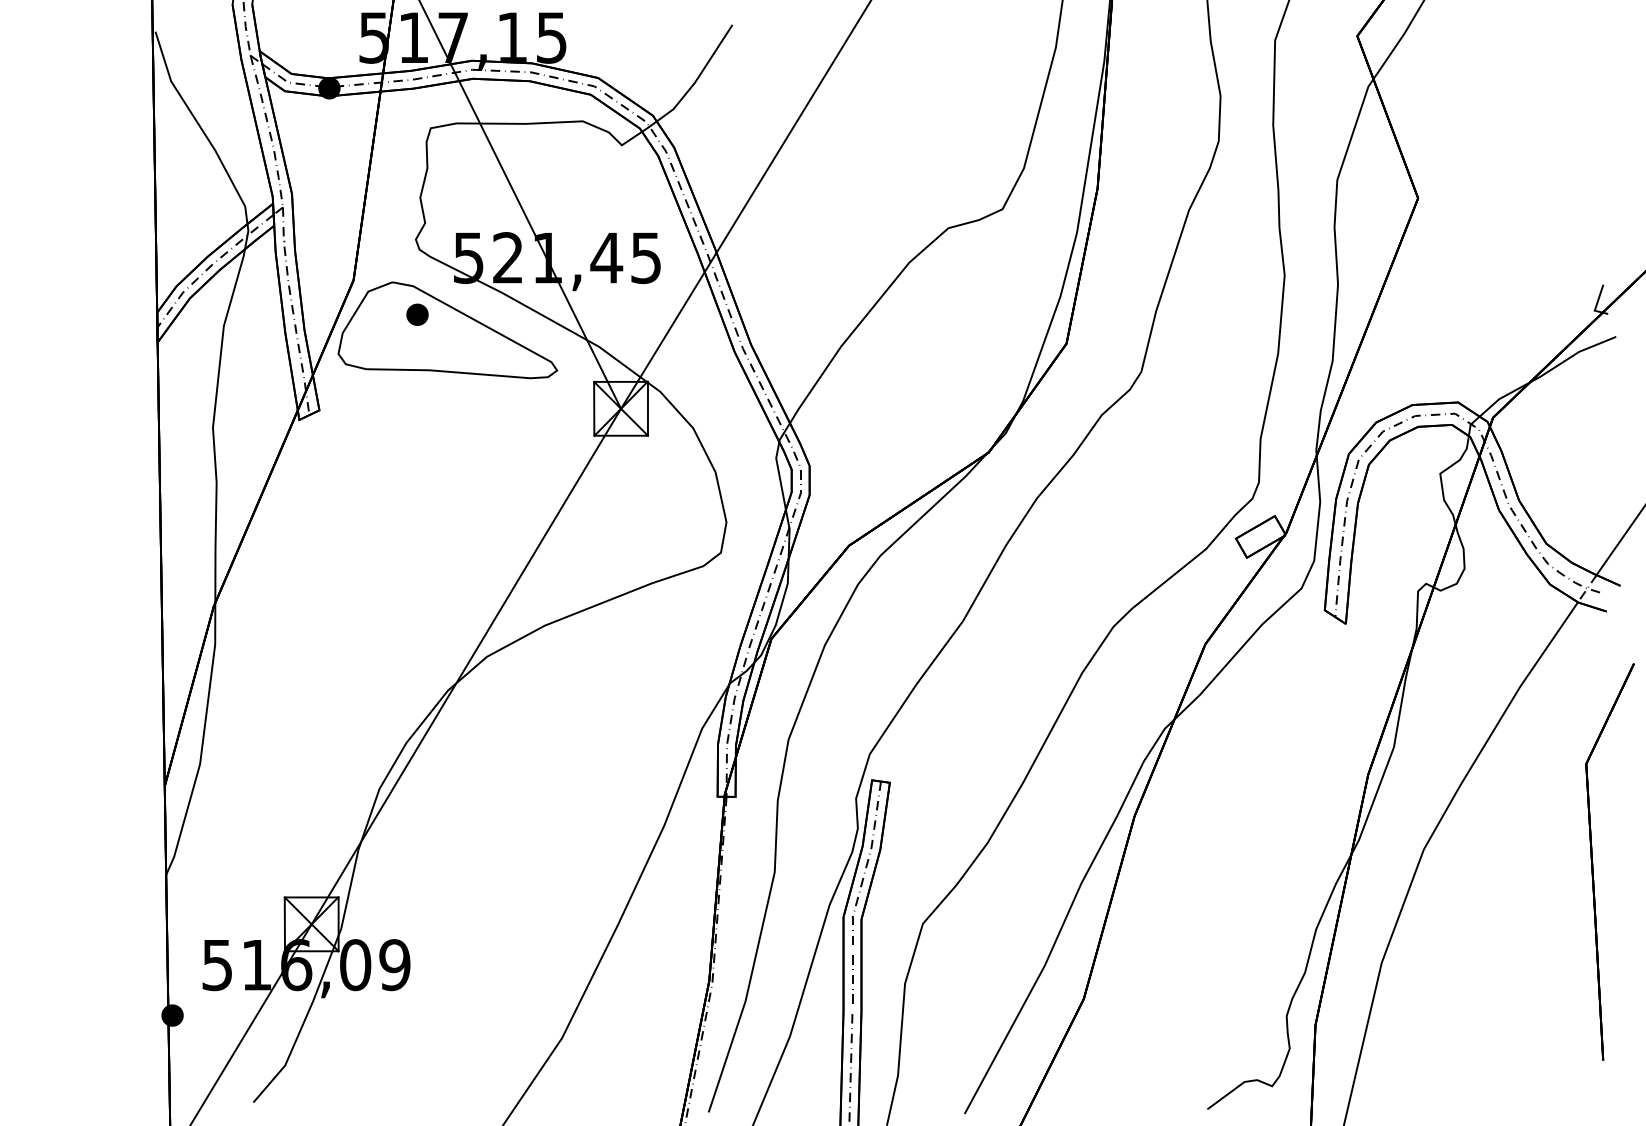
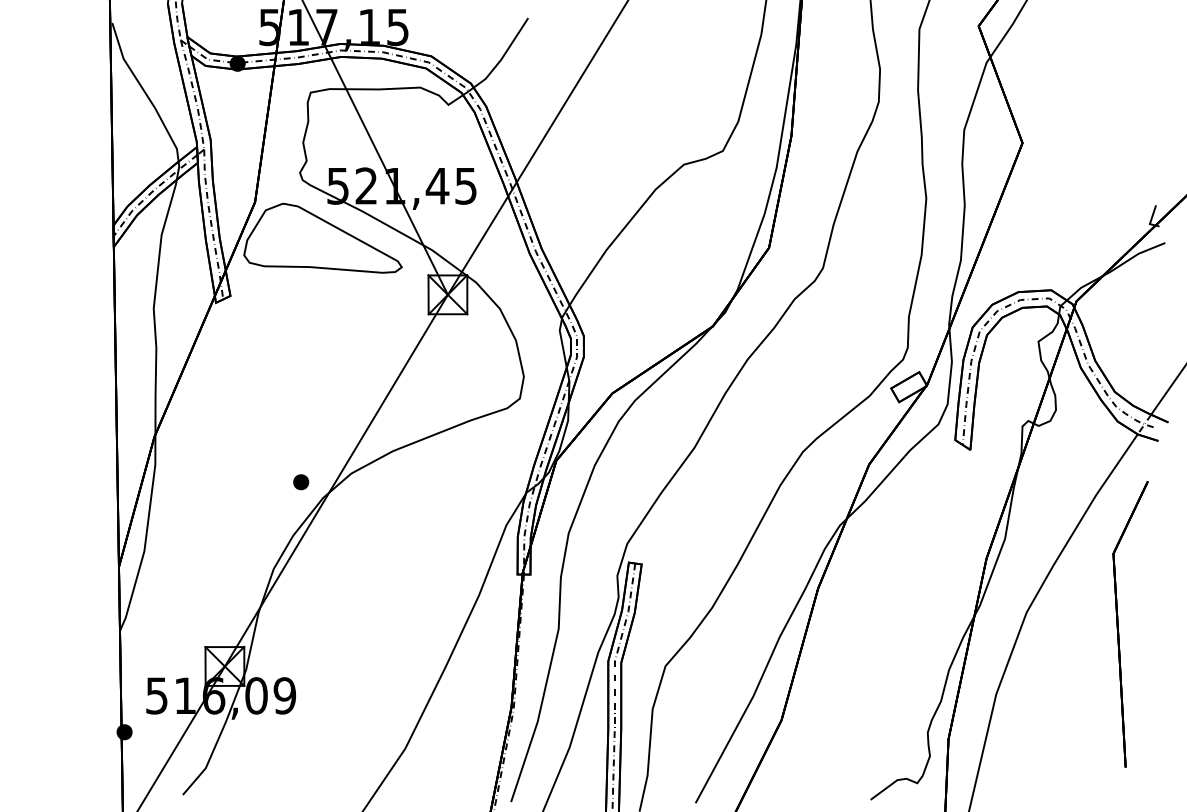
part: (417, 314) -> (301, 482), moved
part: (1593, 862) -> (1118, 624), moved

